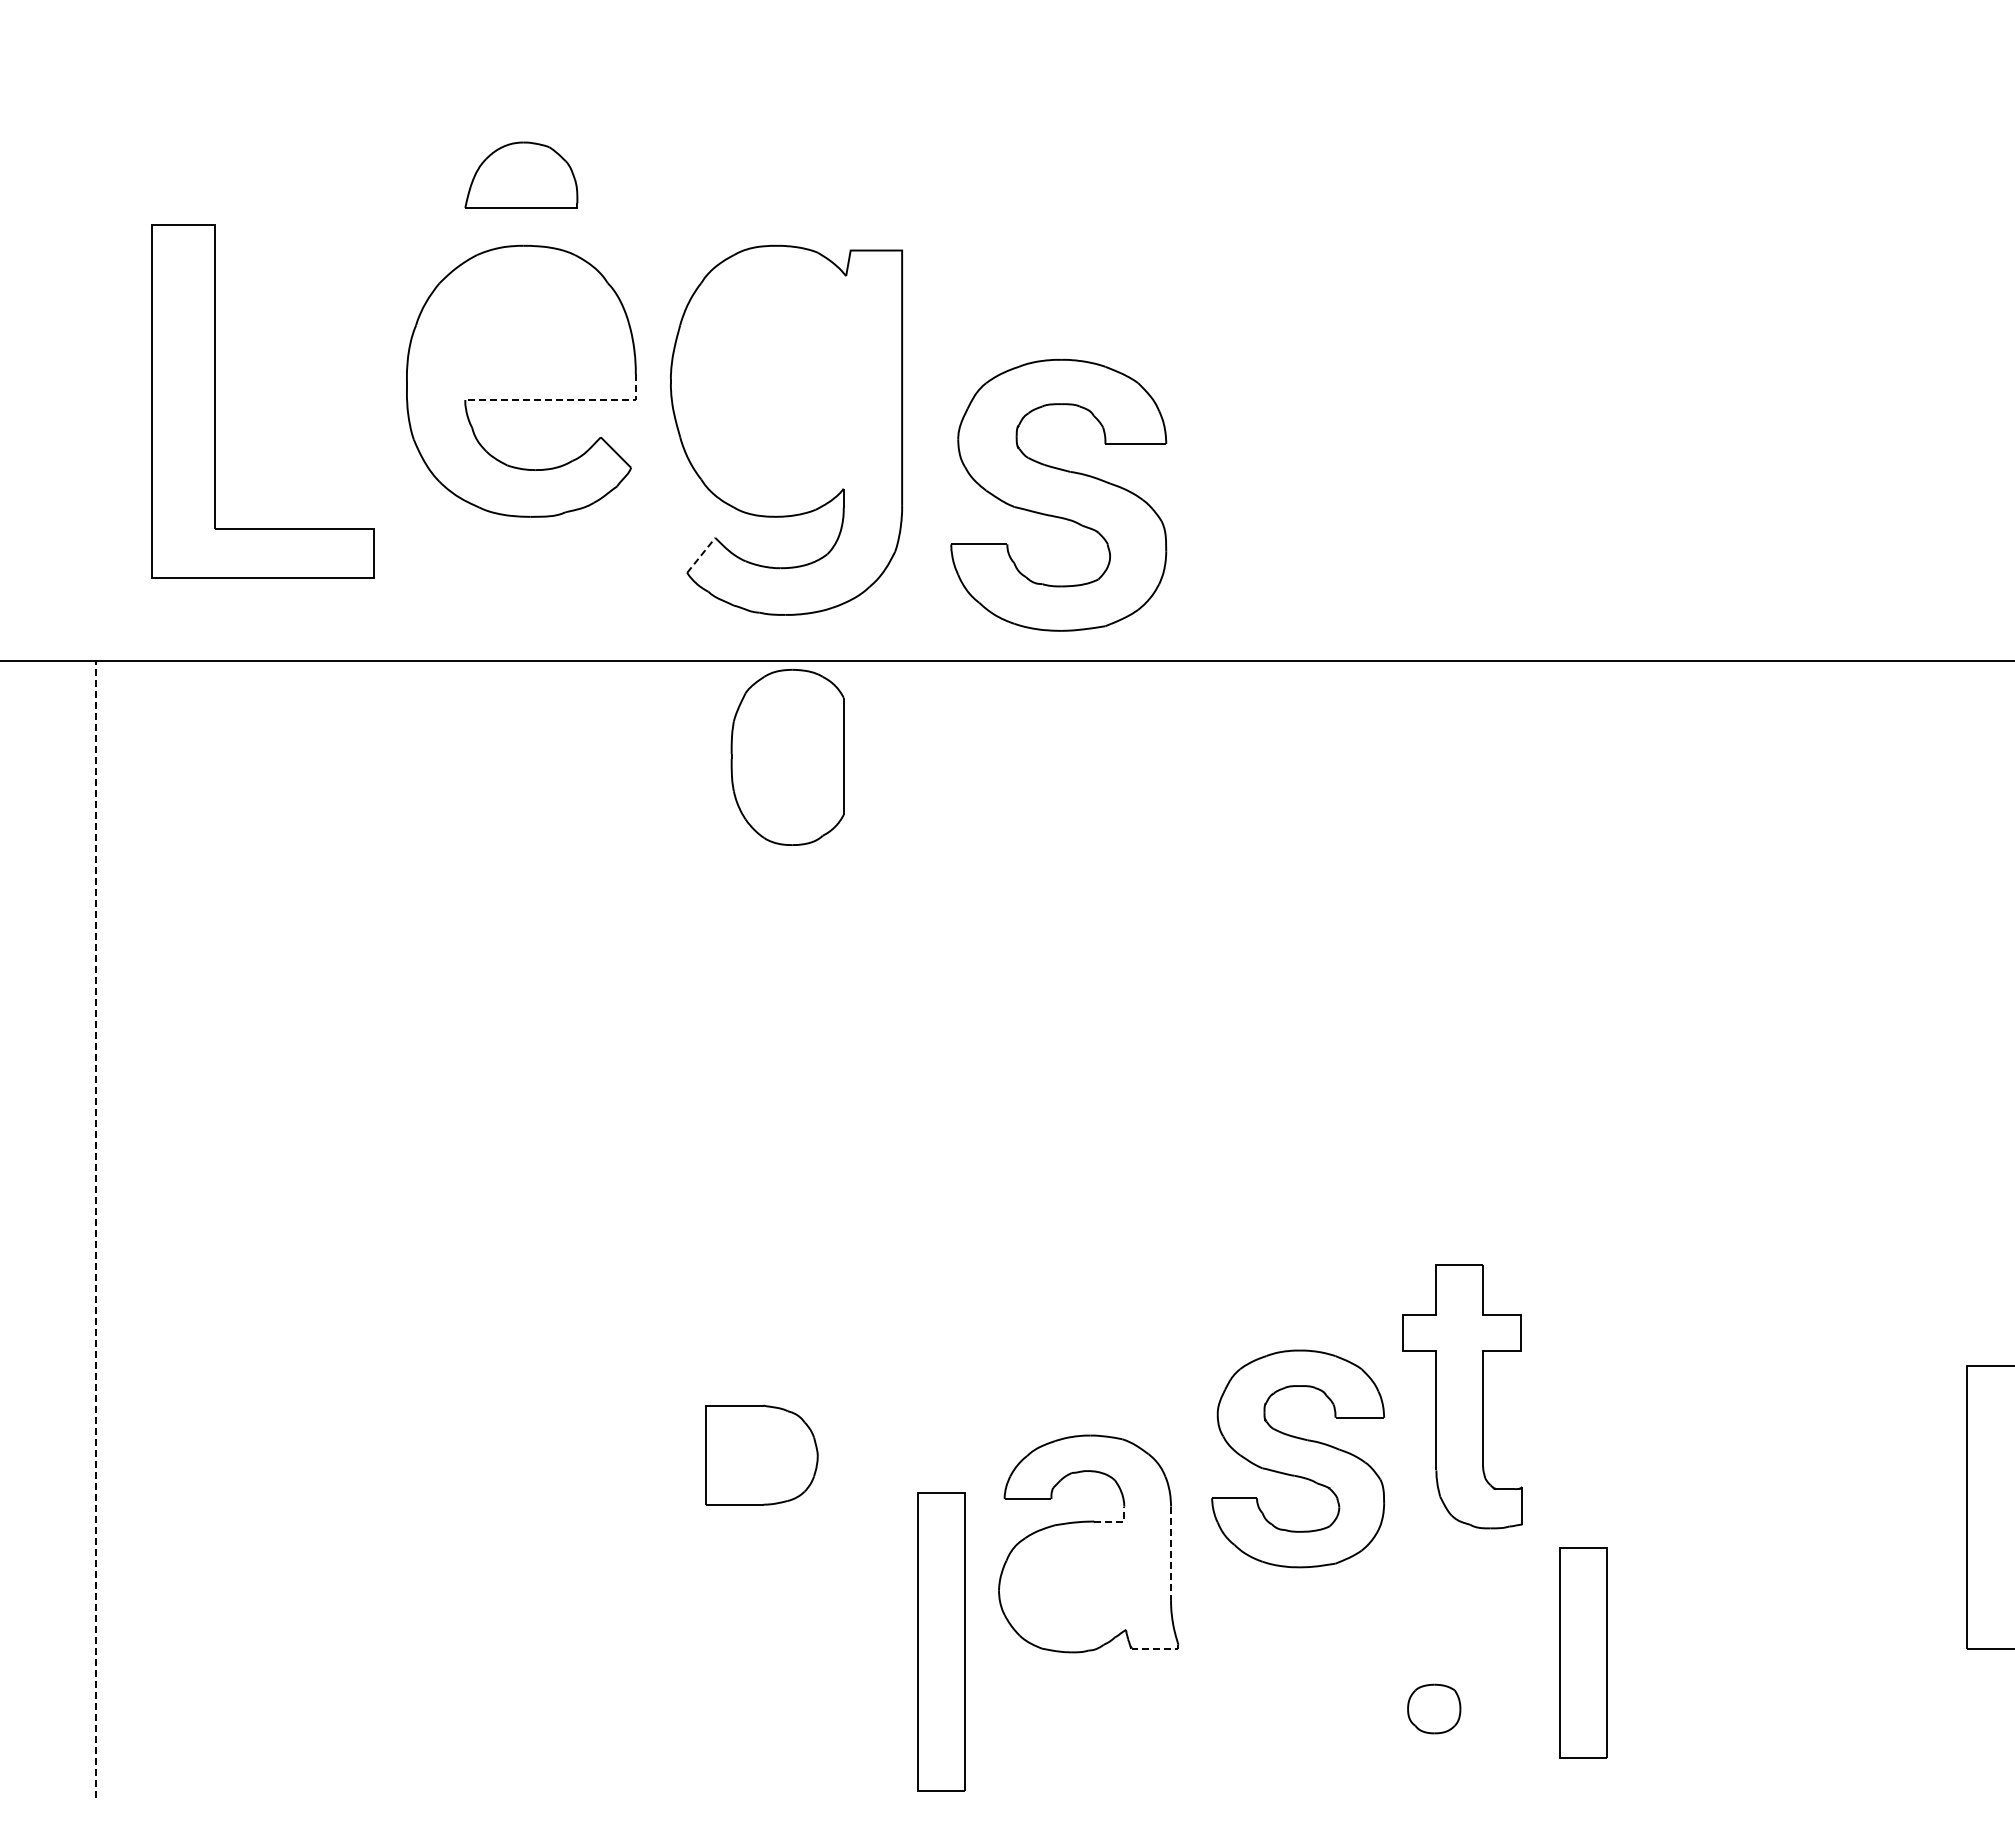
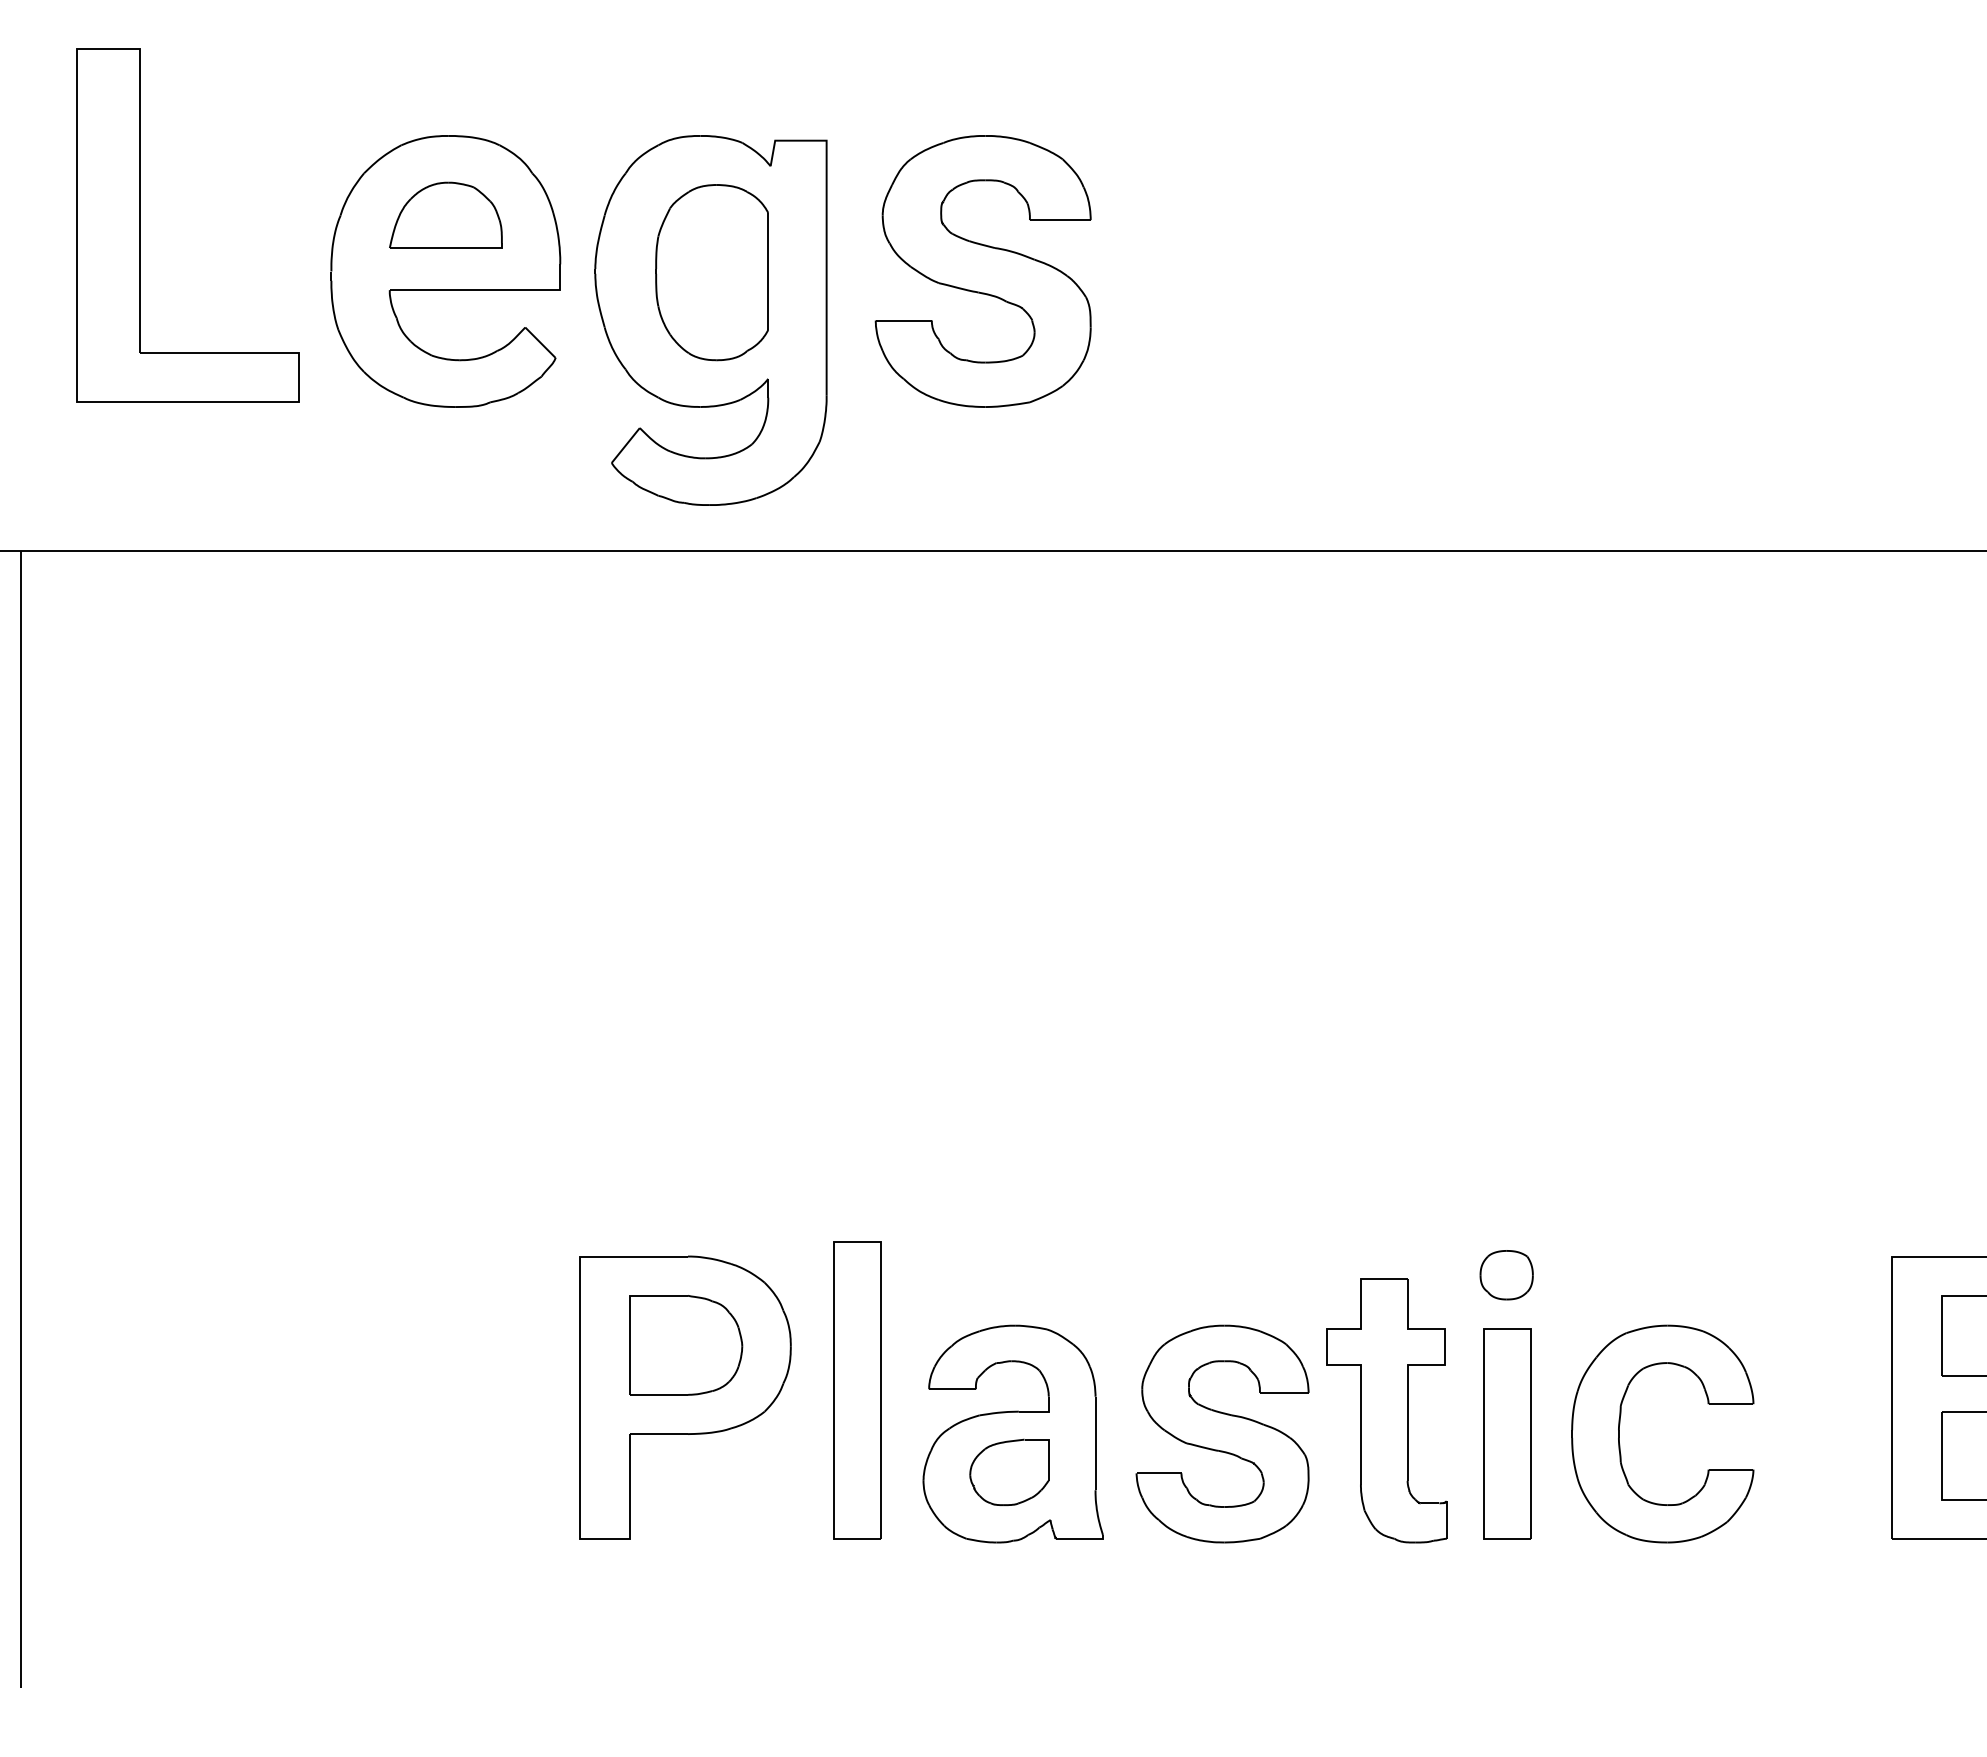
part: (521, 174) -> (445, 214), moved
line: (564, 399) -> (488, 289), dashed -> solid
part: (215, 401) -> (139, 225), moved
part: (1058, 495) -> (982, 271), moved
line: (701, 555) -> (625, 445), dashed -> solid
part: (787, 757) -> (711, 272), moved
line: (96, 1228) -> (20, 1118), dashed -> solid
part: (1462, 1396) -> (1386, 1410), moved
part: (1297, 1458) -> (1221, 1433), moved
part: (760, 1507) -> (684, 1397), added
line: (1117, 1521) -> (1041, 1411), dashed -> solid
part: (1695, 1539) -> (1619, 1429), added
line: (1171, 1553) -> (1095, 1443), dashed -> solid
part: (1084, 1581) -> (1008, 1471), added
part: (941, 1641) -> (856, 1389), moved
line: (1157, 1648) -> (1081, 1538), dashed -> solid
part: (1583, 1652) -> (1507, 1433), moved
part: (1434, 1708) -> (1506, 1274), moved

